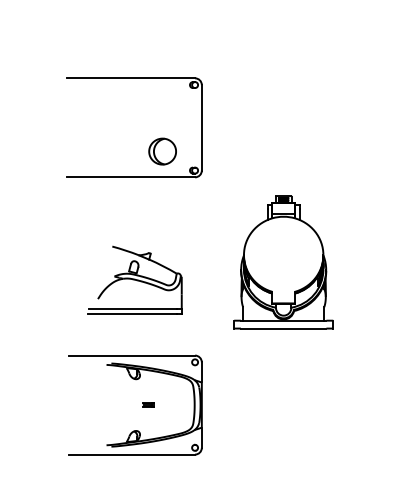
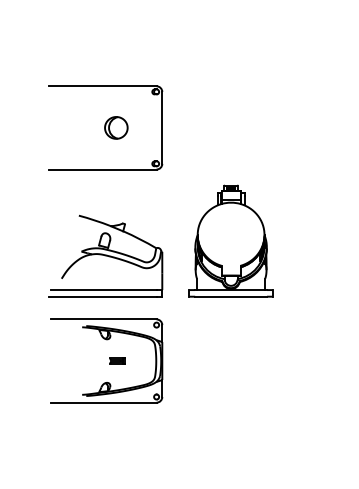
part: (162, 151) -> (116, 127), moved
part: (134, 279) -> (105, 255), size x1.43
part: (148, 404) -> (117, 360), size x1.67

